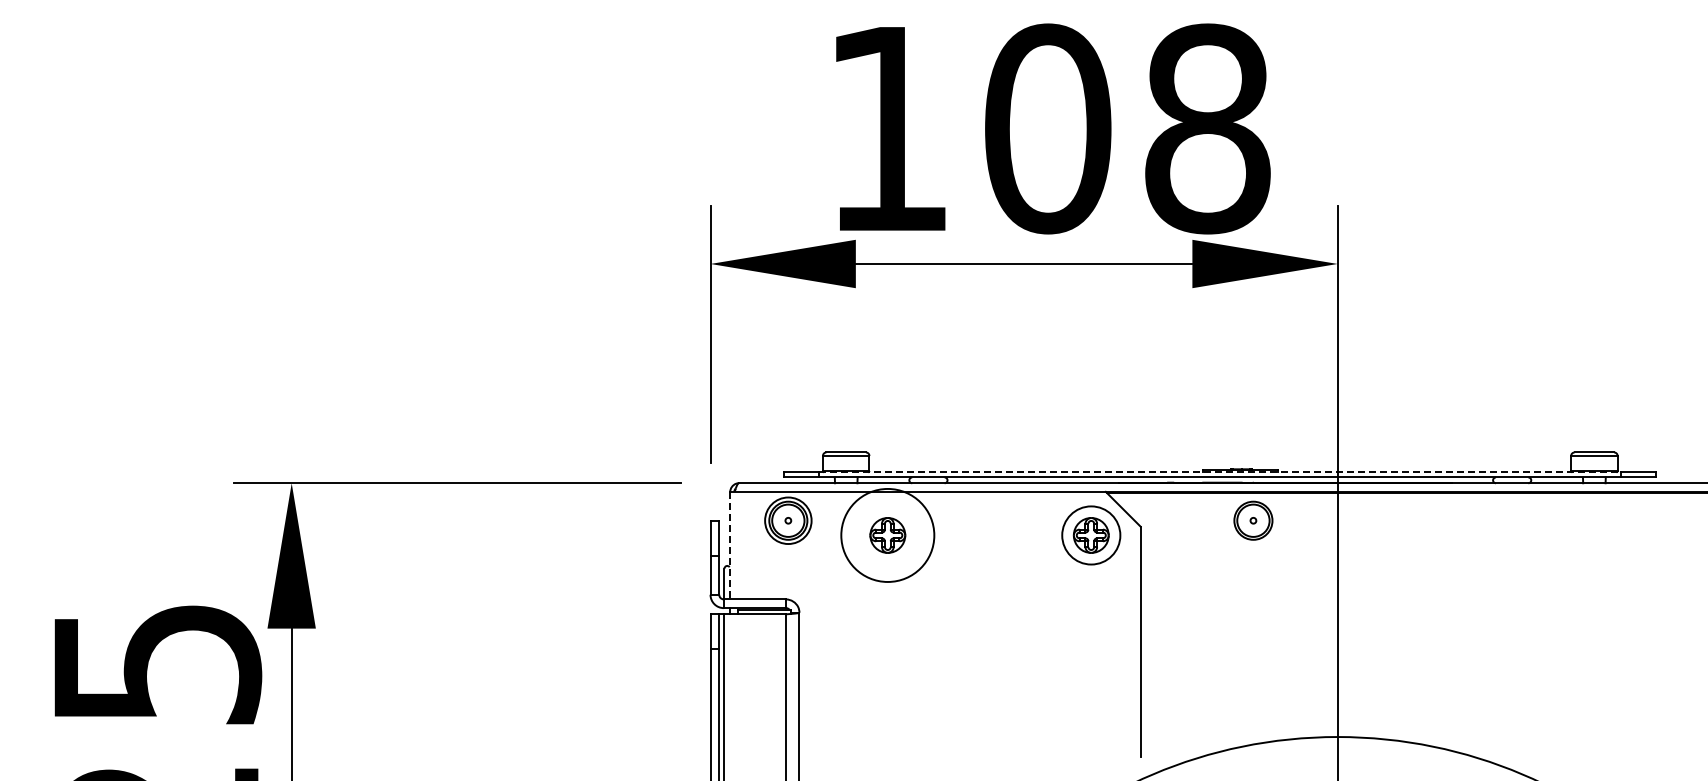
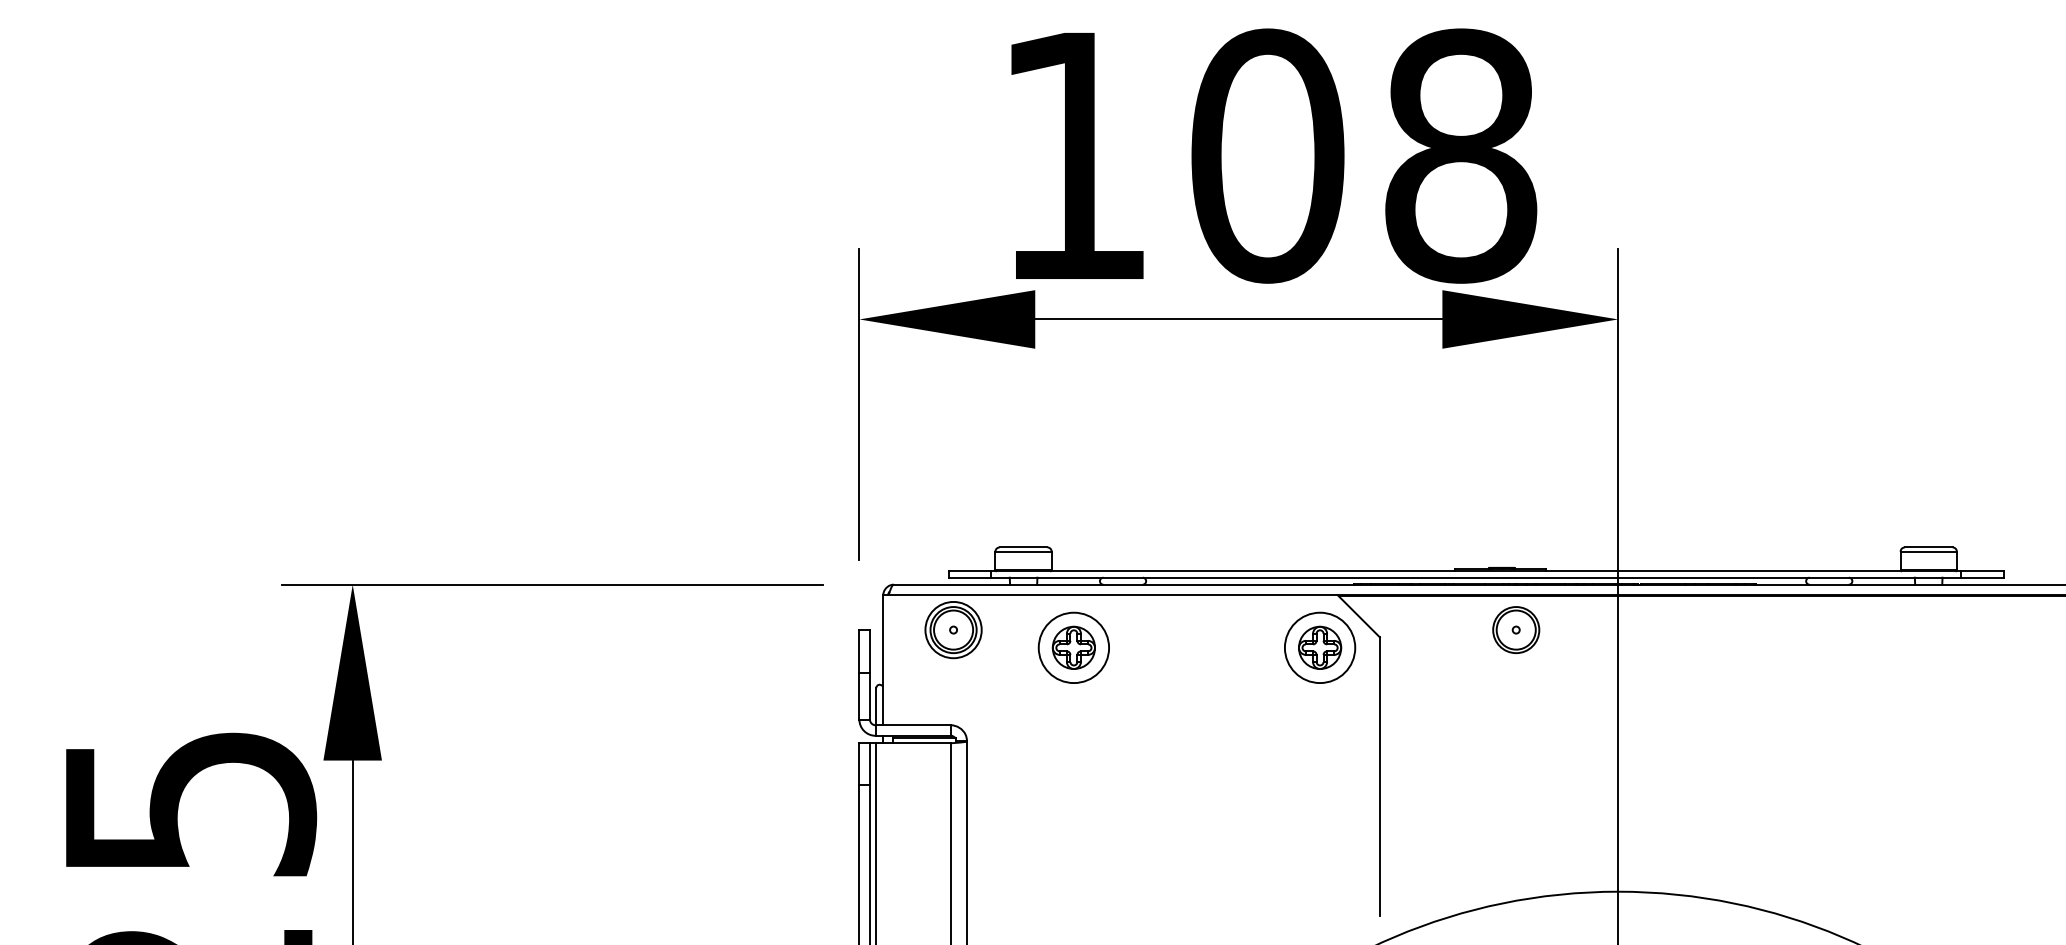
line: (1220, 472) -> (1476, 571), dashed -> solid
circle: (887, 535) -> (1073, 647), size x0.62
line: (729, 545) -> (882, 660), dashed -> solid

